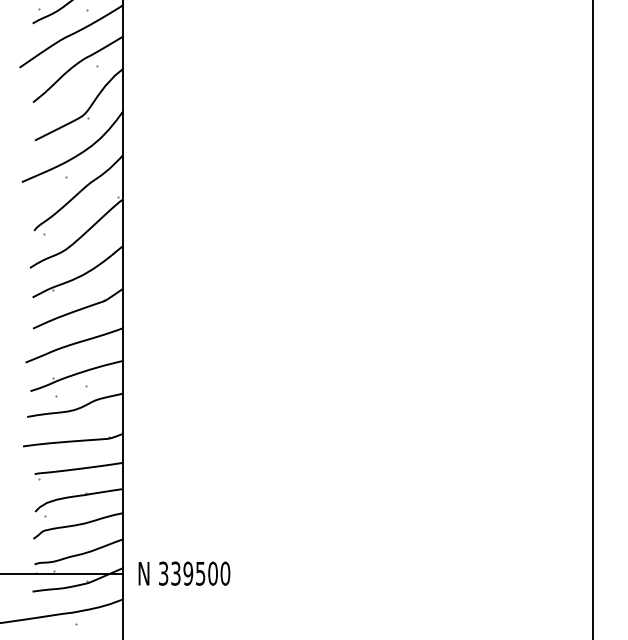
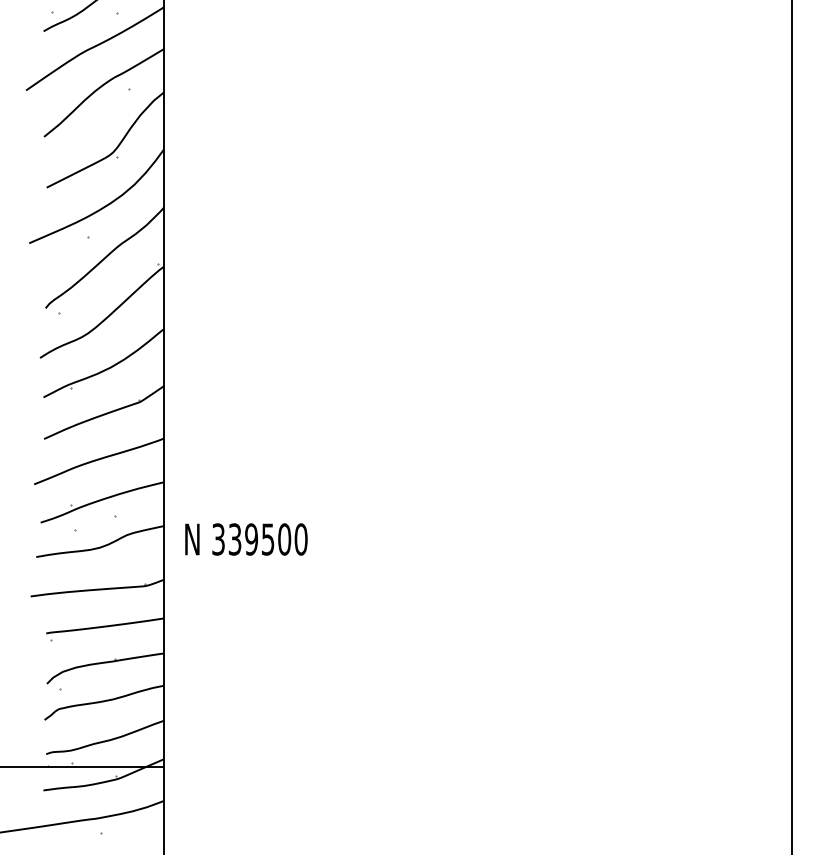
text: (184, 573) -> (246, 539), moved

